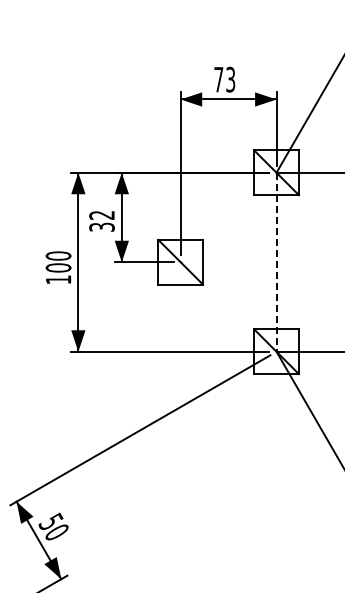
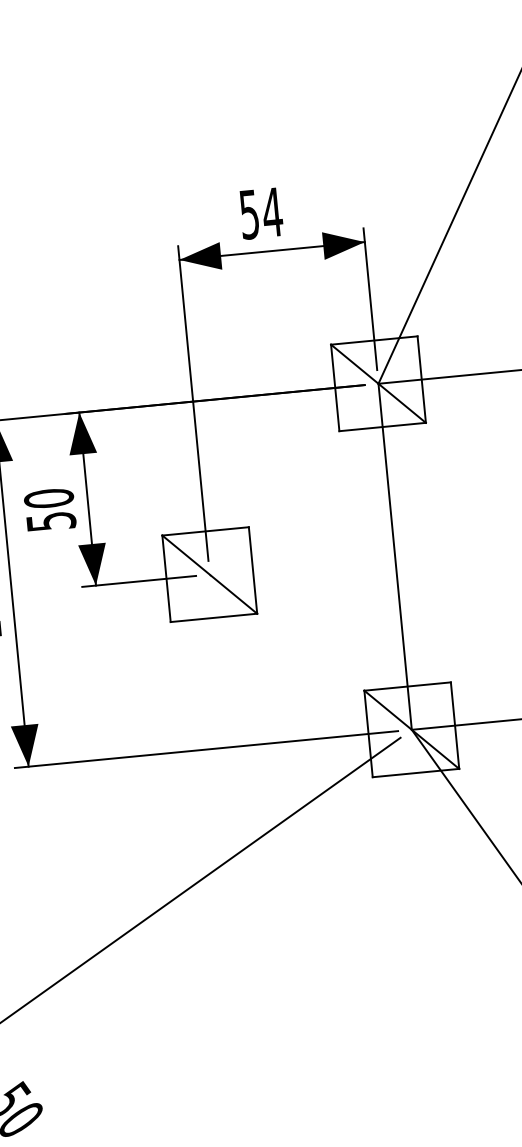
text: (224, 79) -> (260, 213), 73 -> 54
text: (101, 220) -> (48, 508), 32 -> 50
line: (276, 262) -> (395, 557), dashed -> solid

